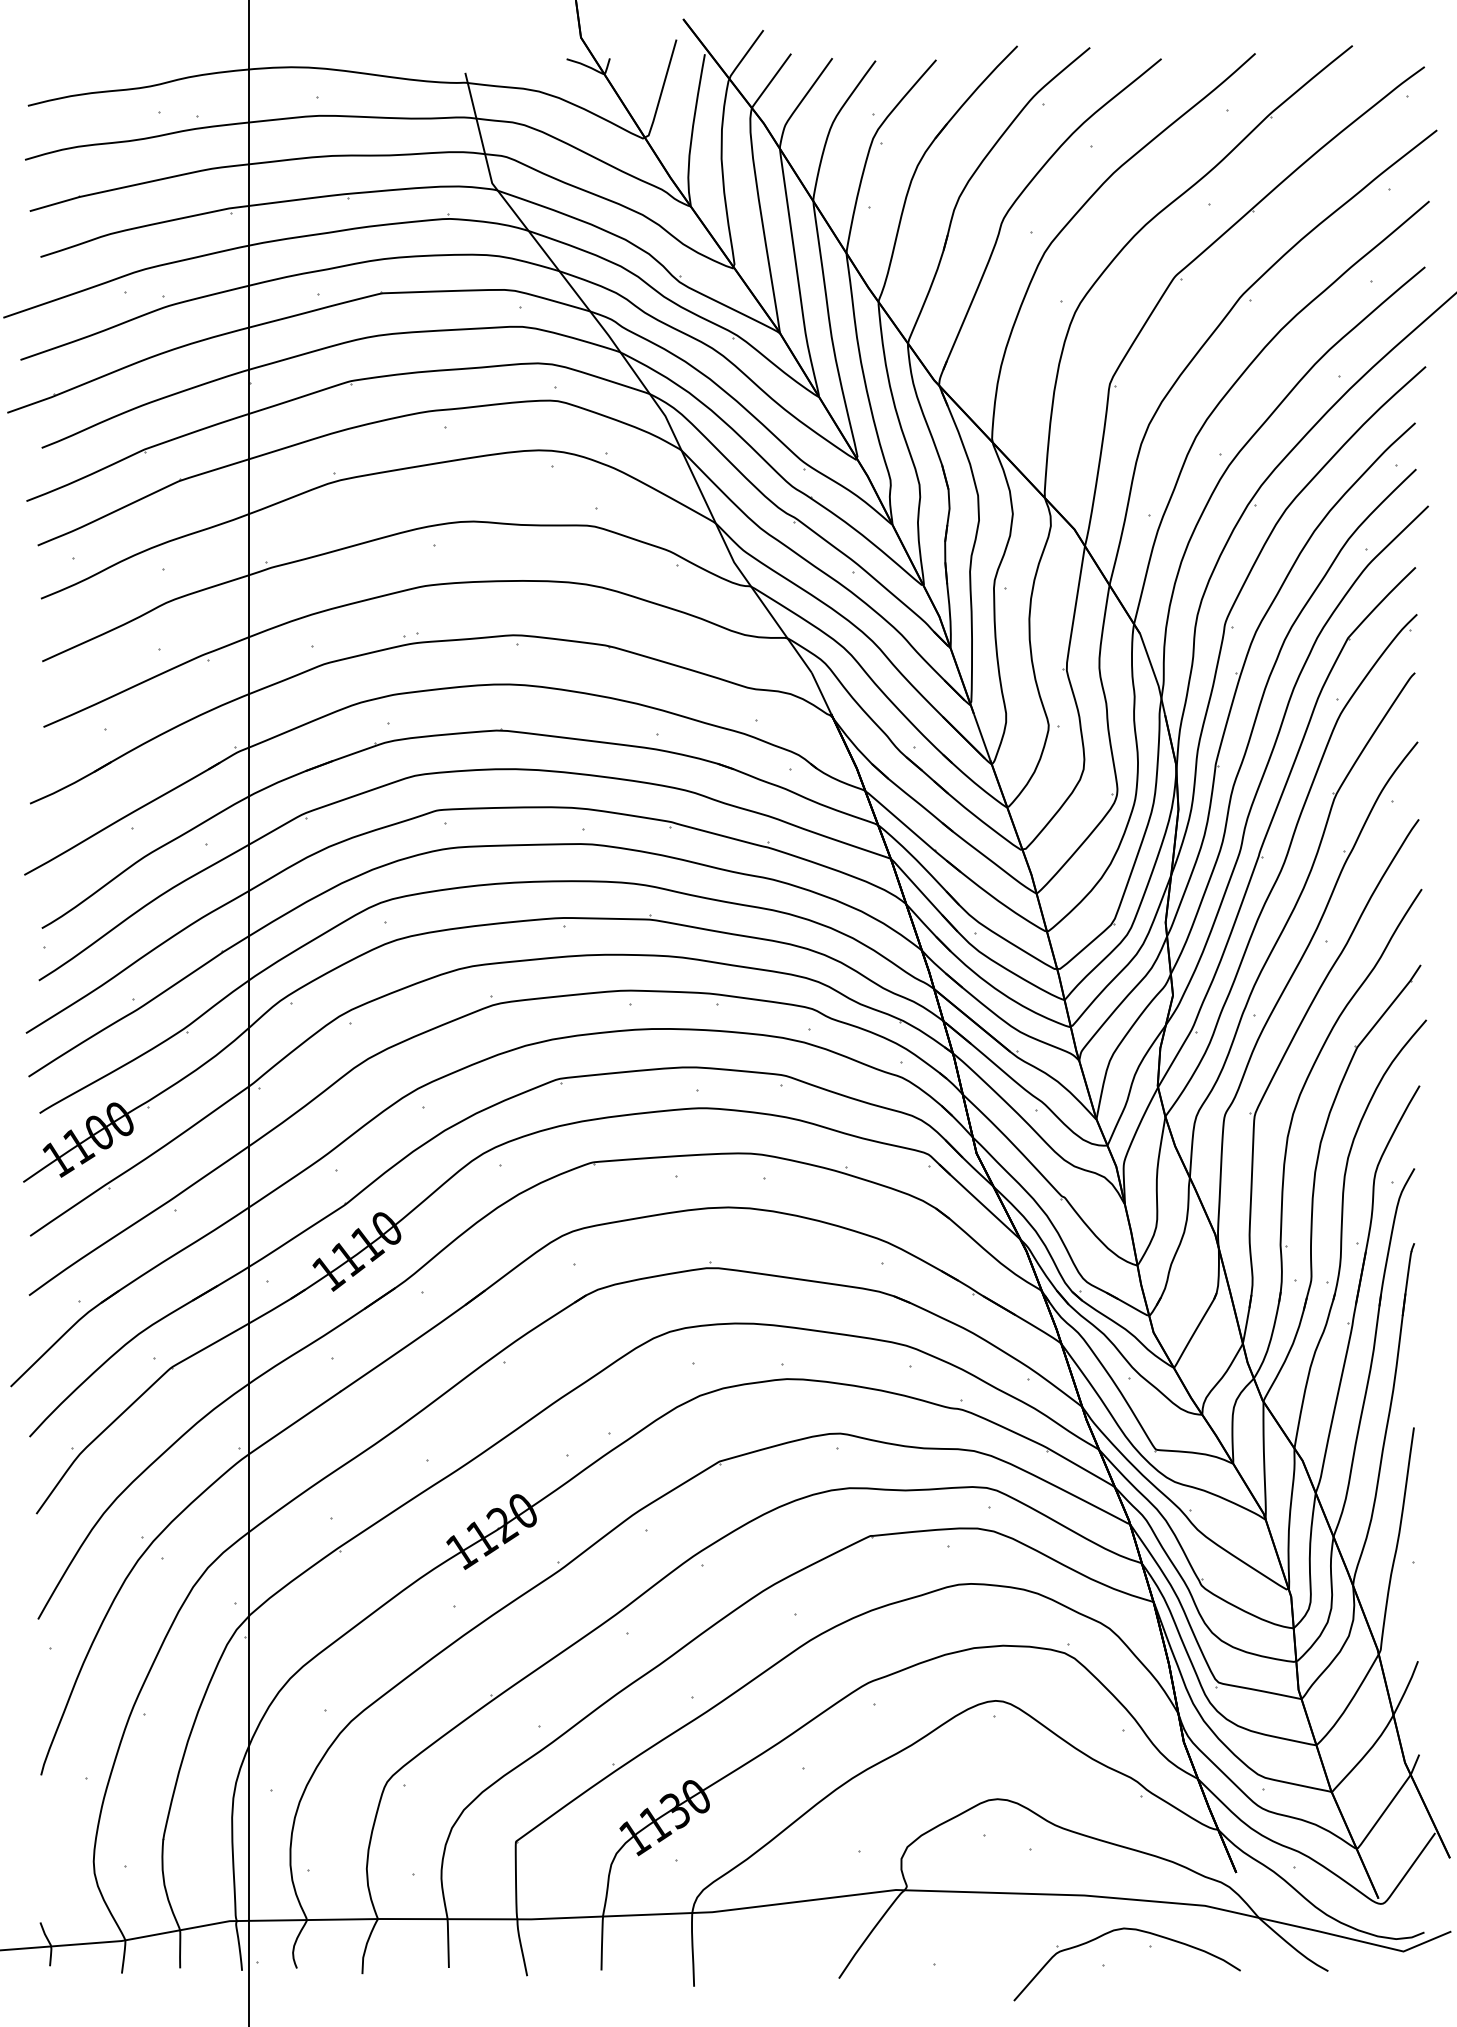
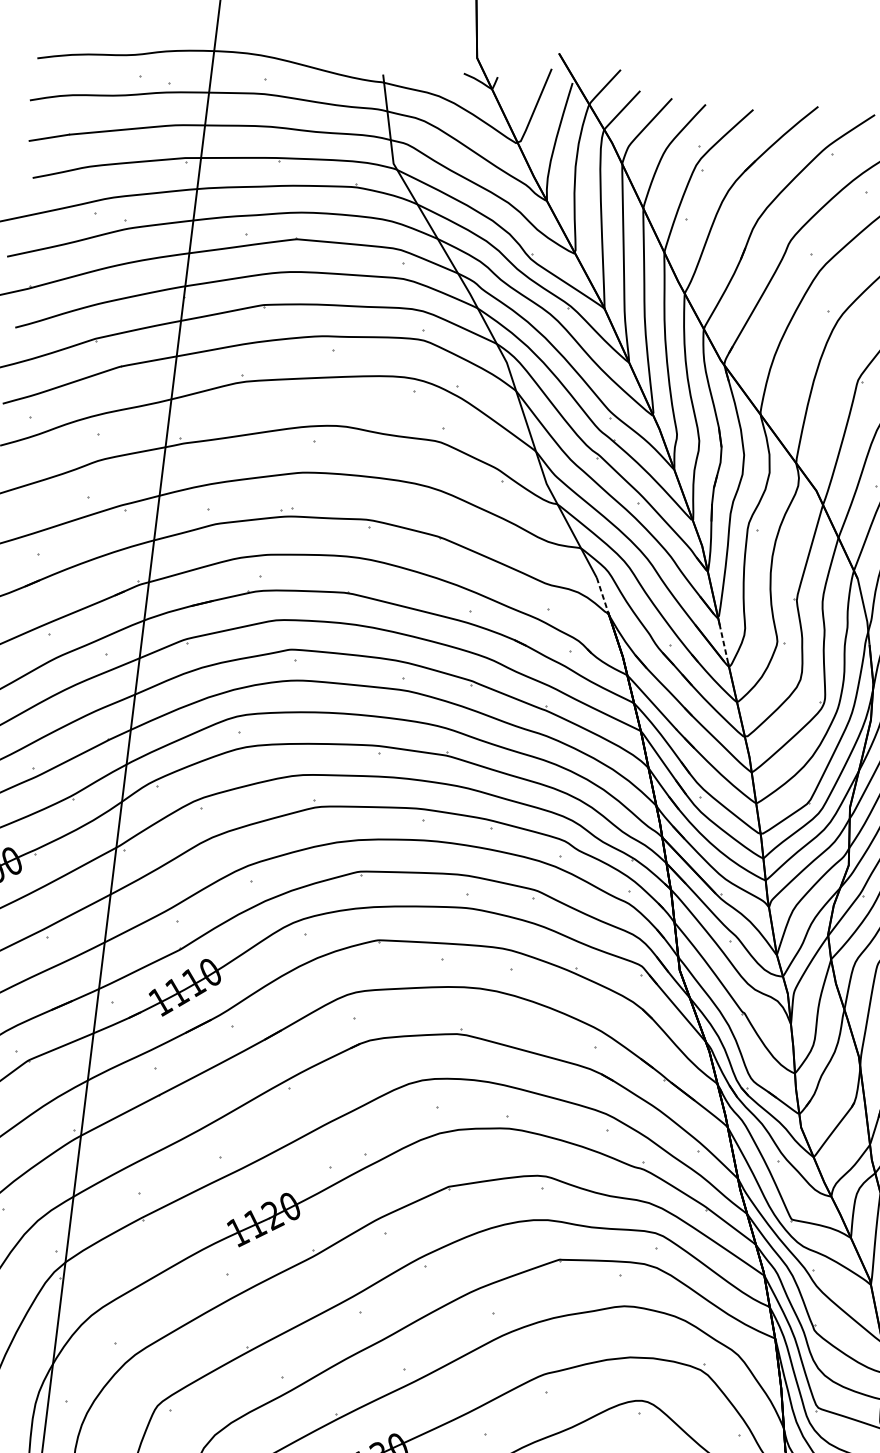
line: (821, 693) -> (602, 594), solid -> dashed
line: (981, 736) -> (723, 644), solid -> dashed

